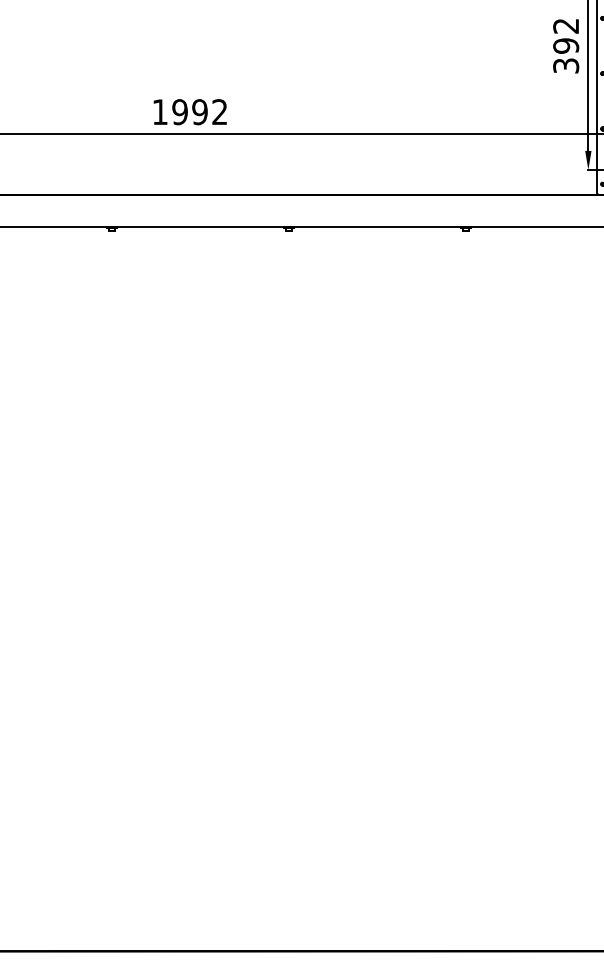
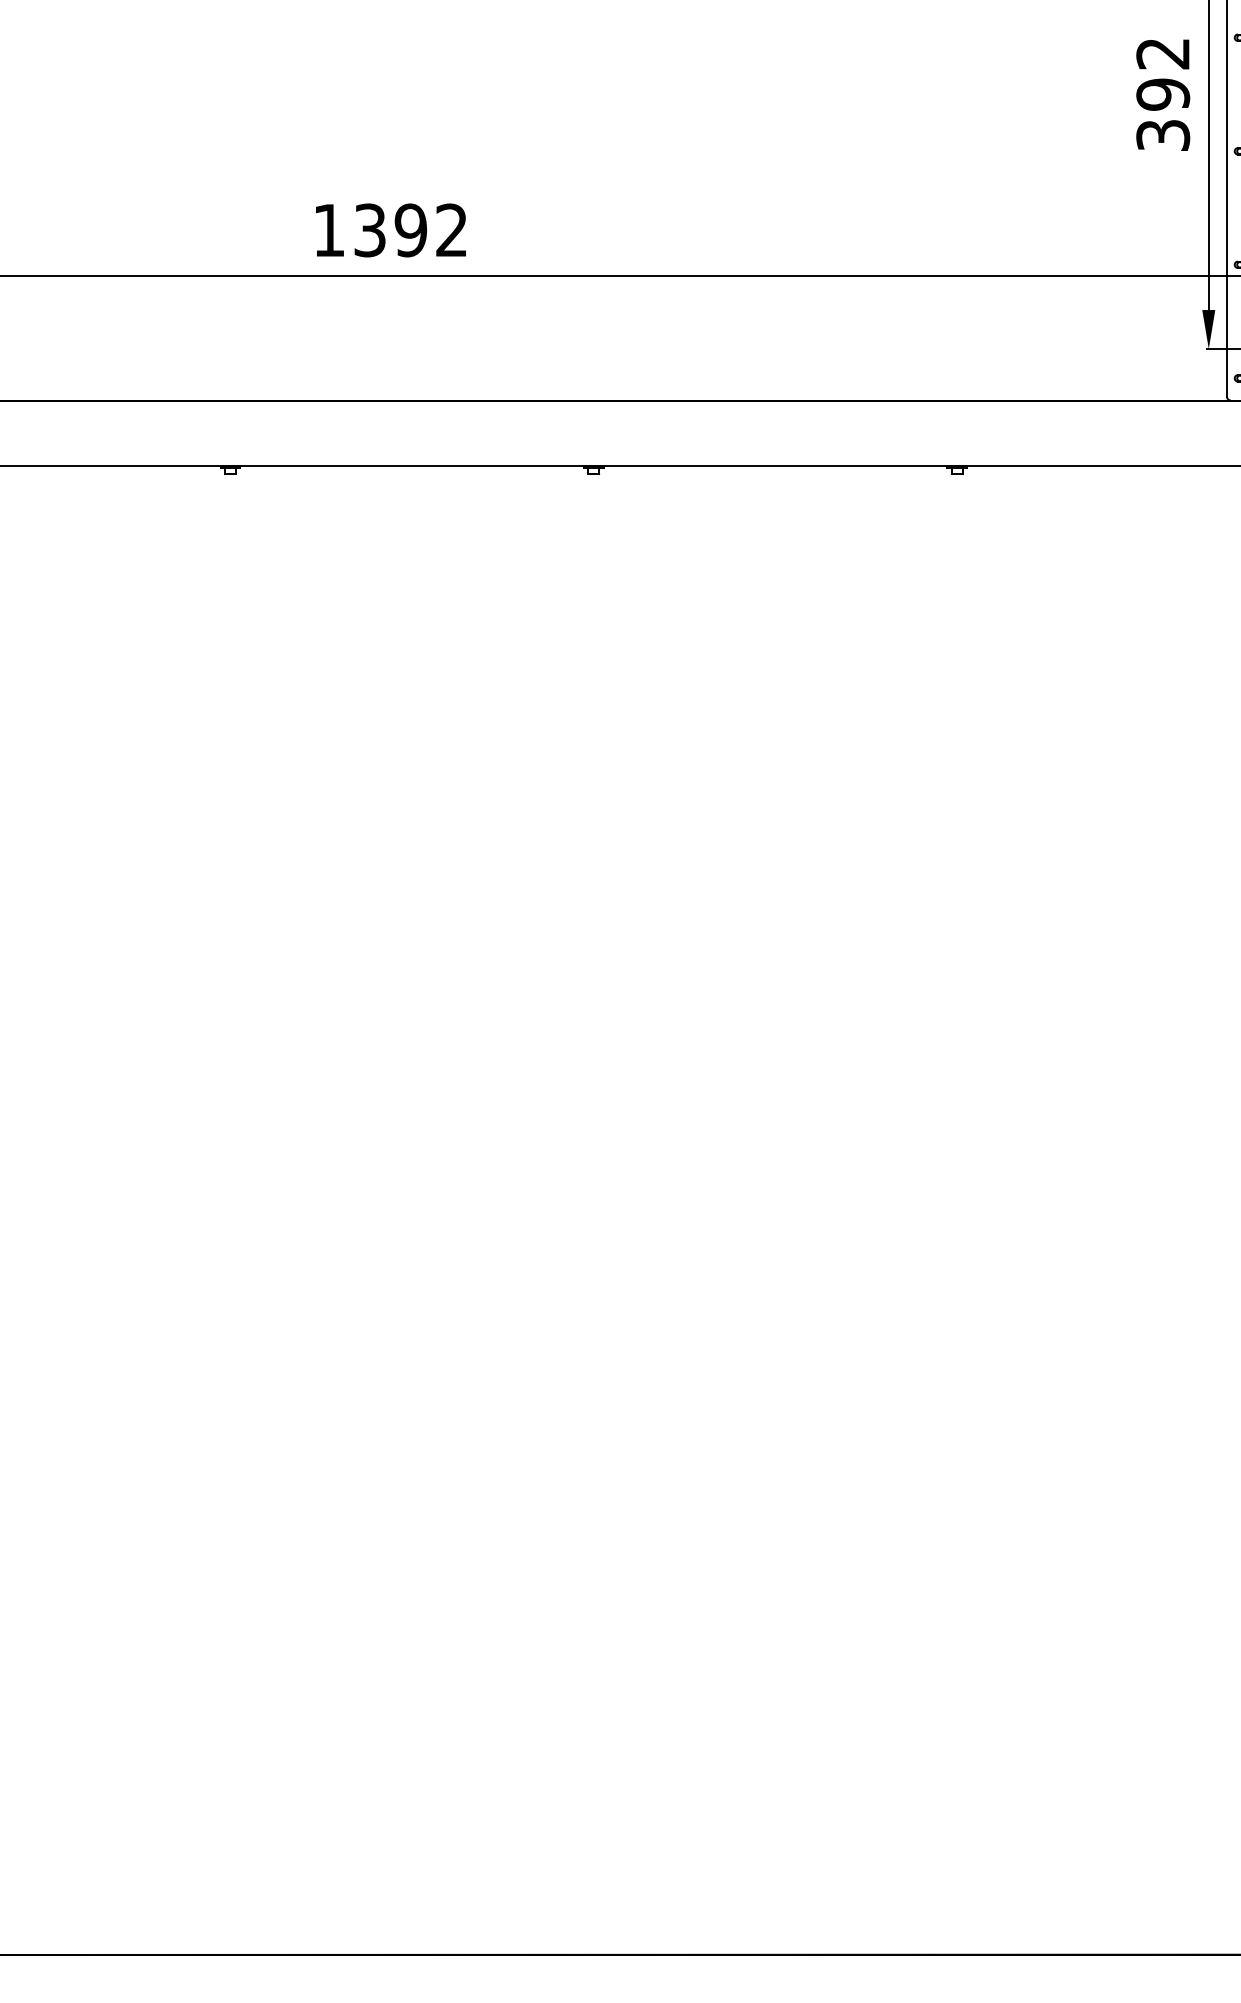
text: (179, 112) -> (368, 231), 1992 -> 1392

